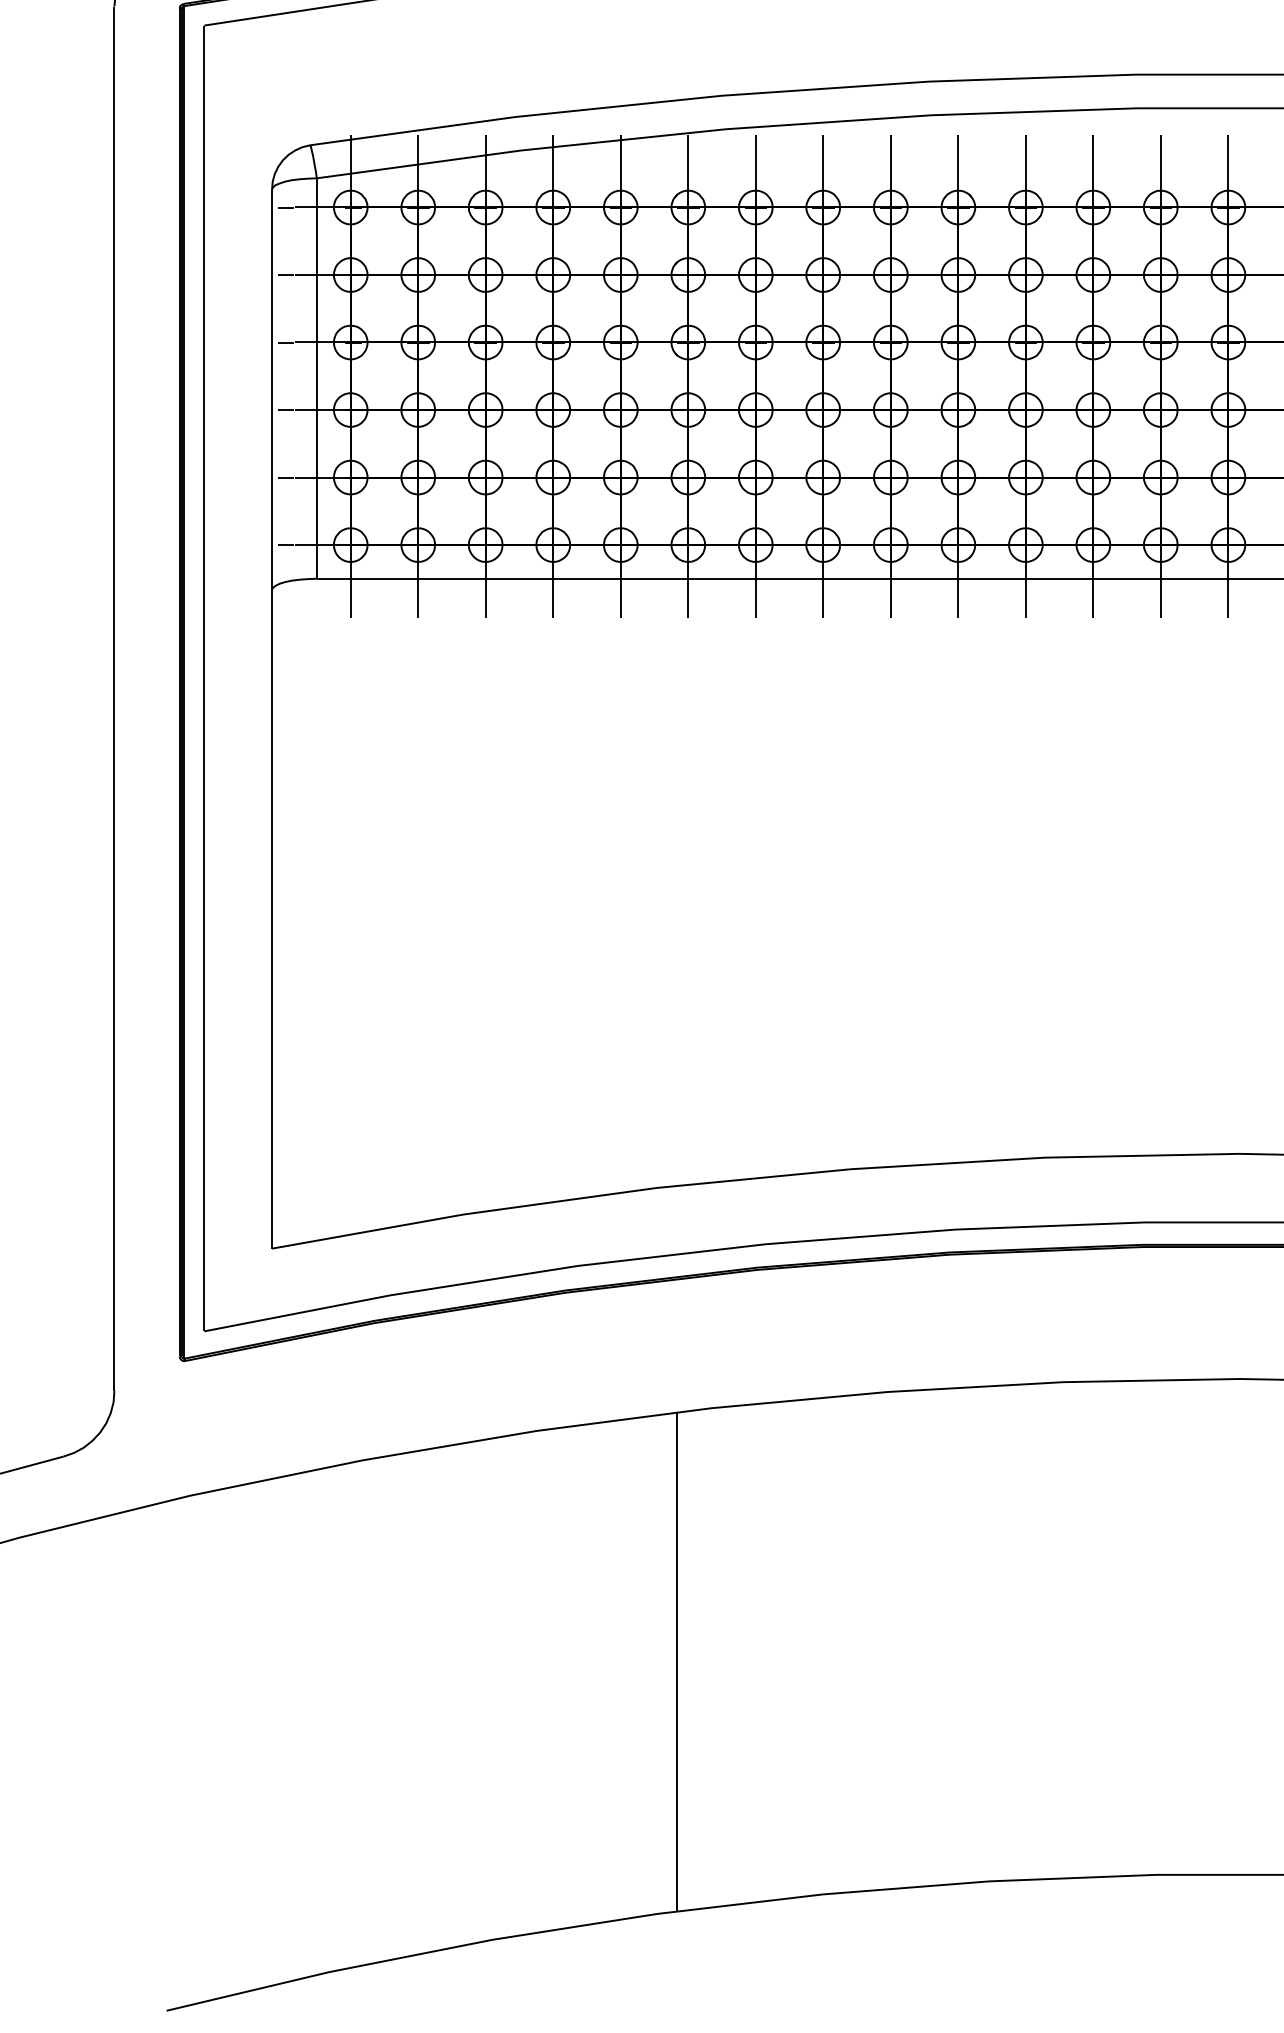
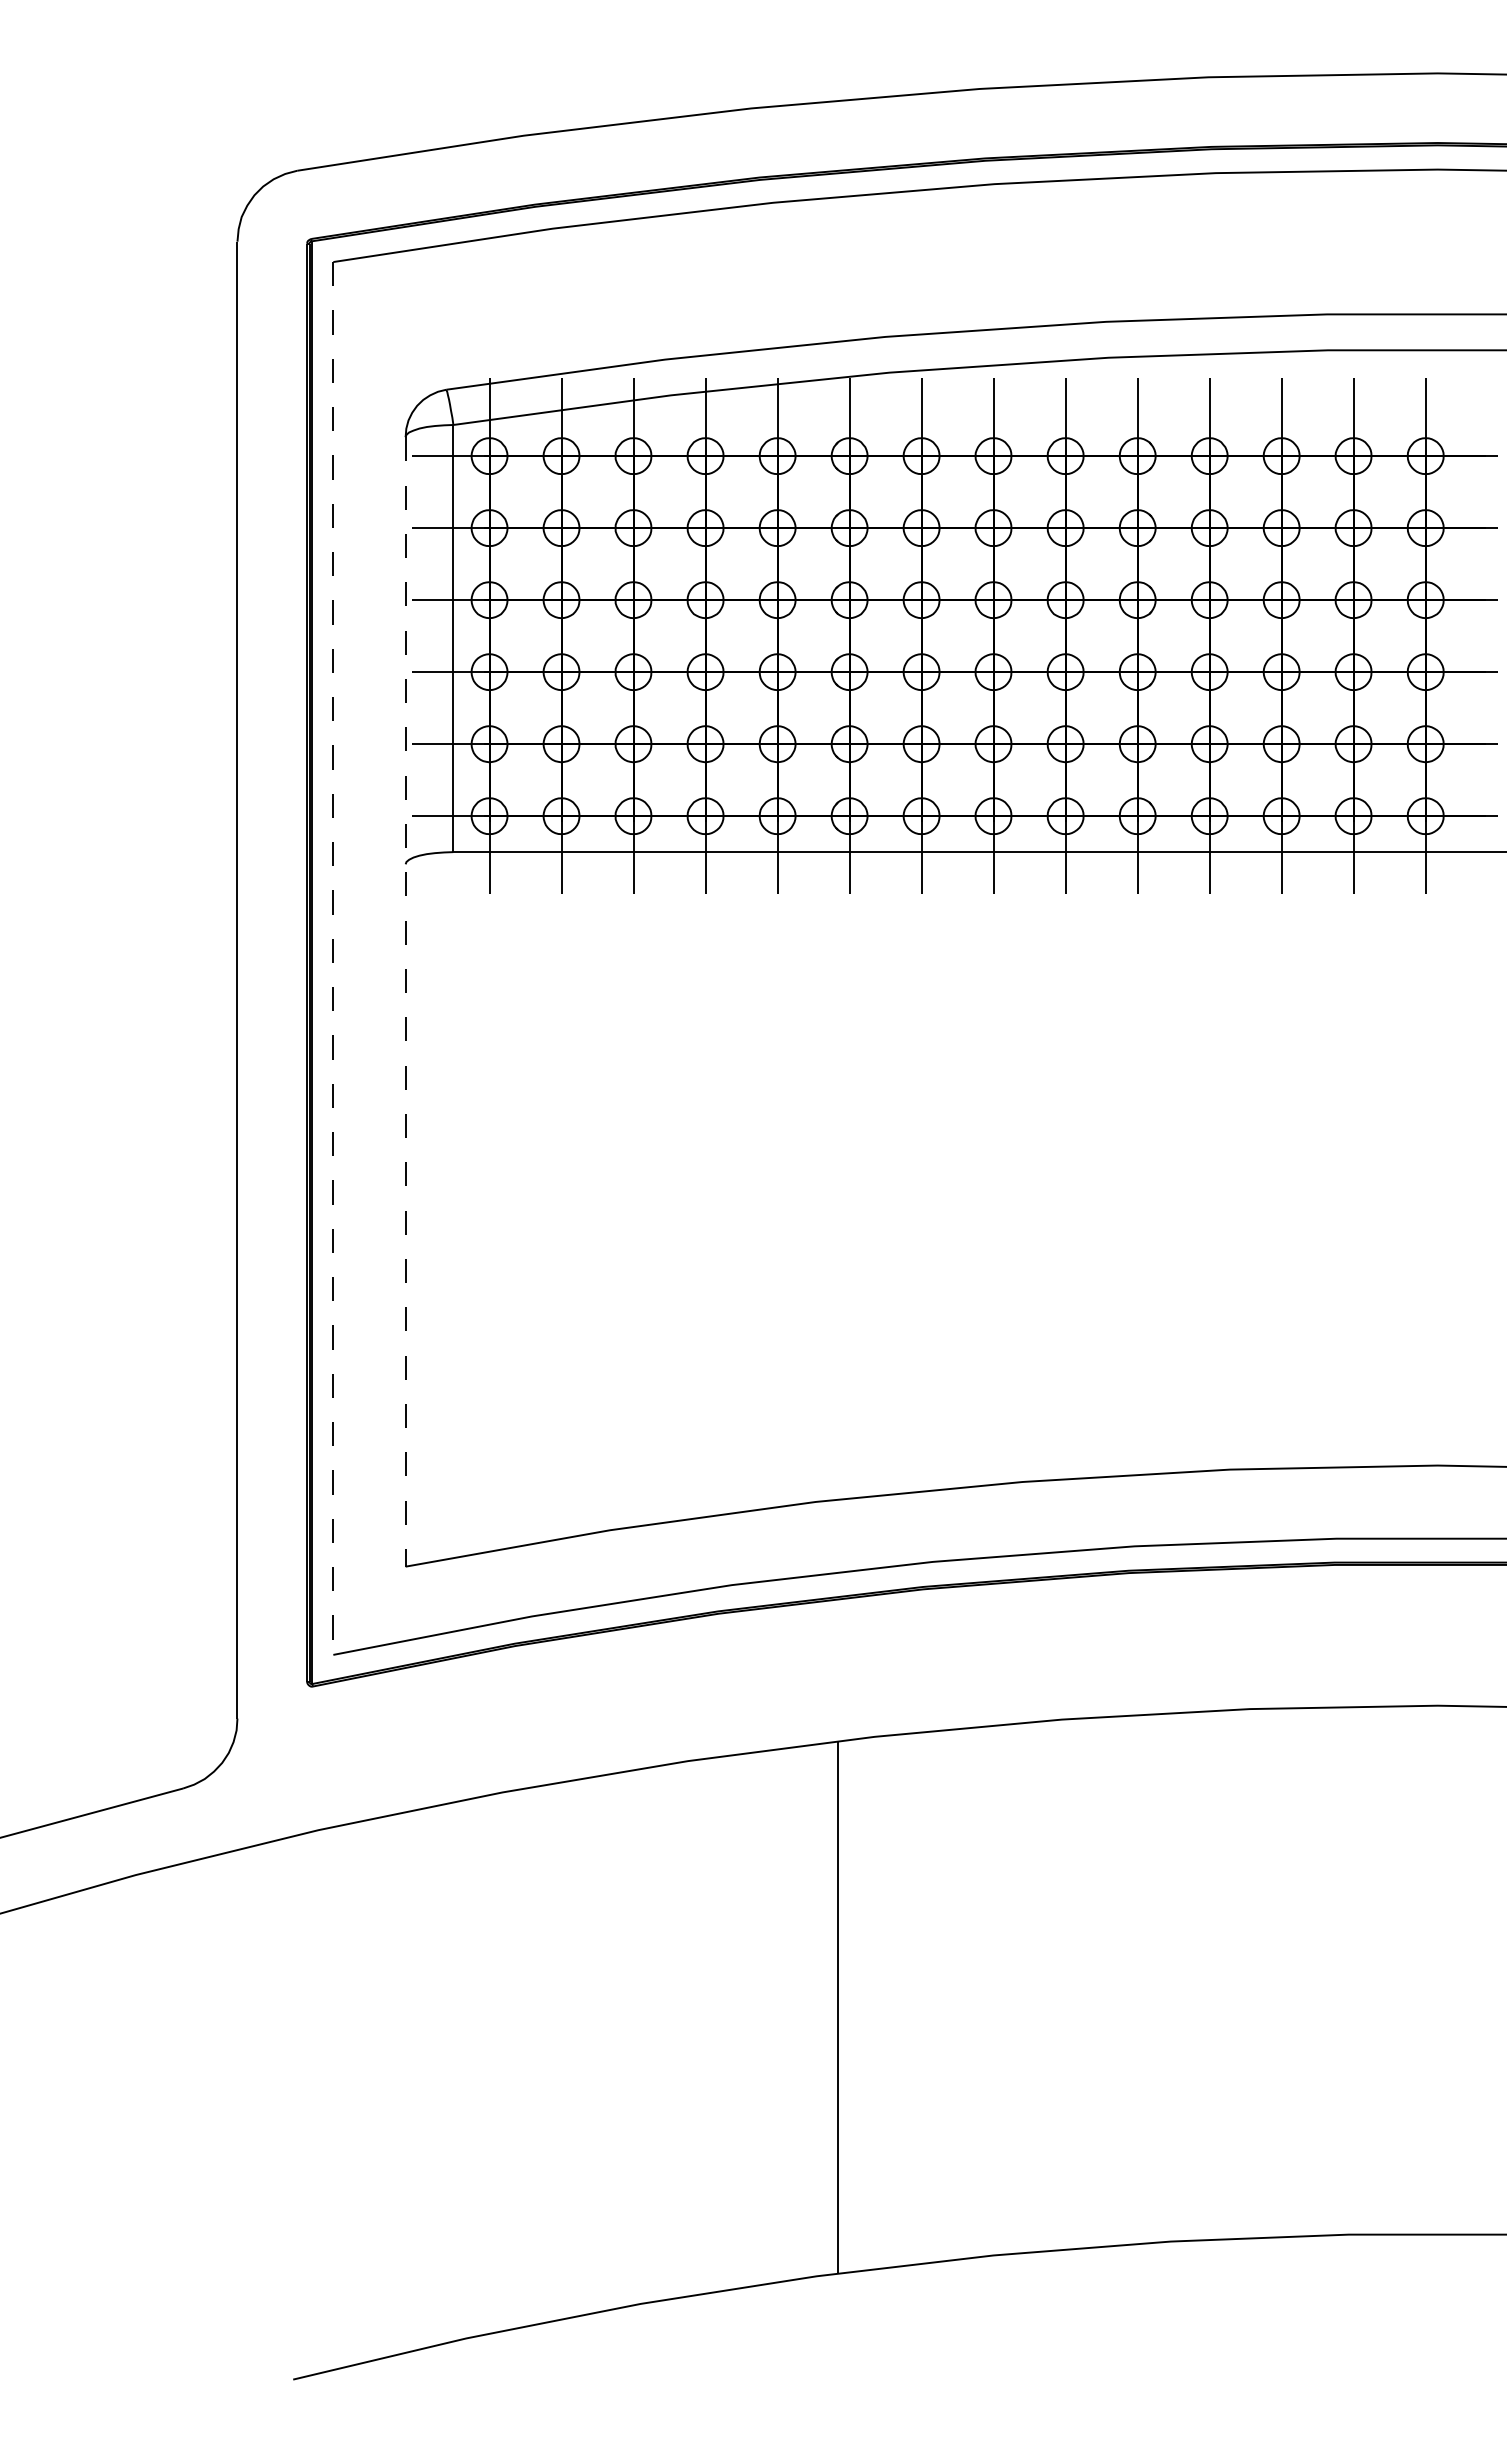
line: (204, 678) -> (333, 958), solid -> dashed
line: (271, 718) -> (405, 1001), solid -> dashed

